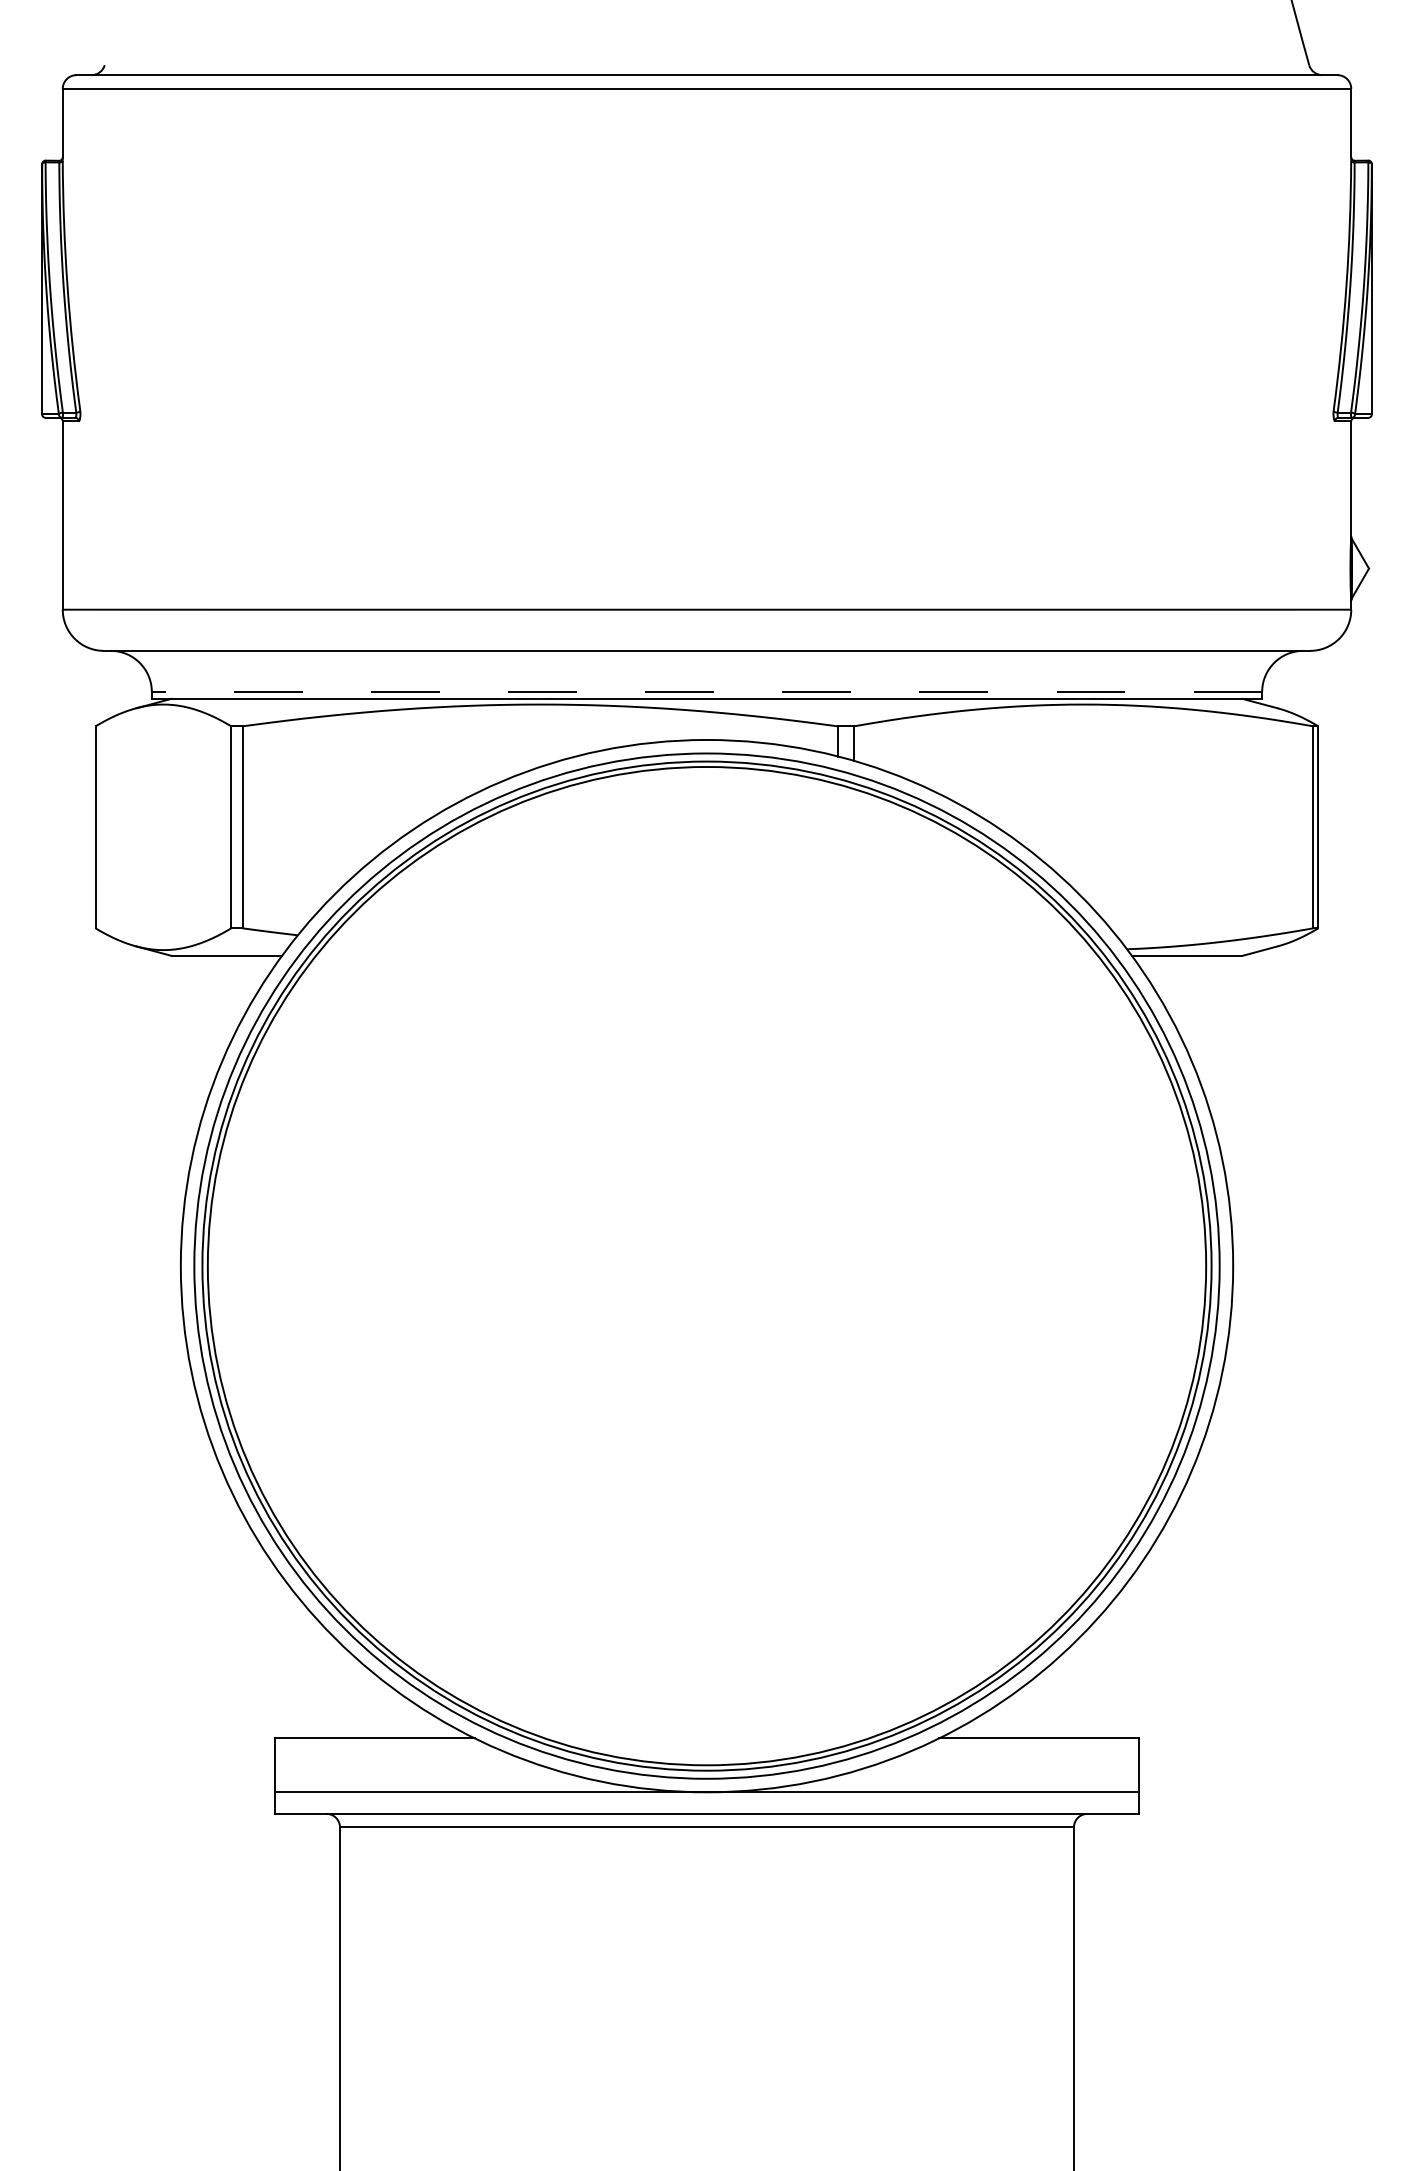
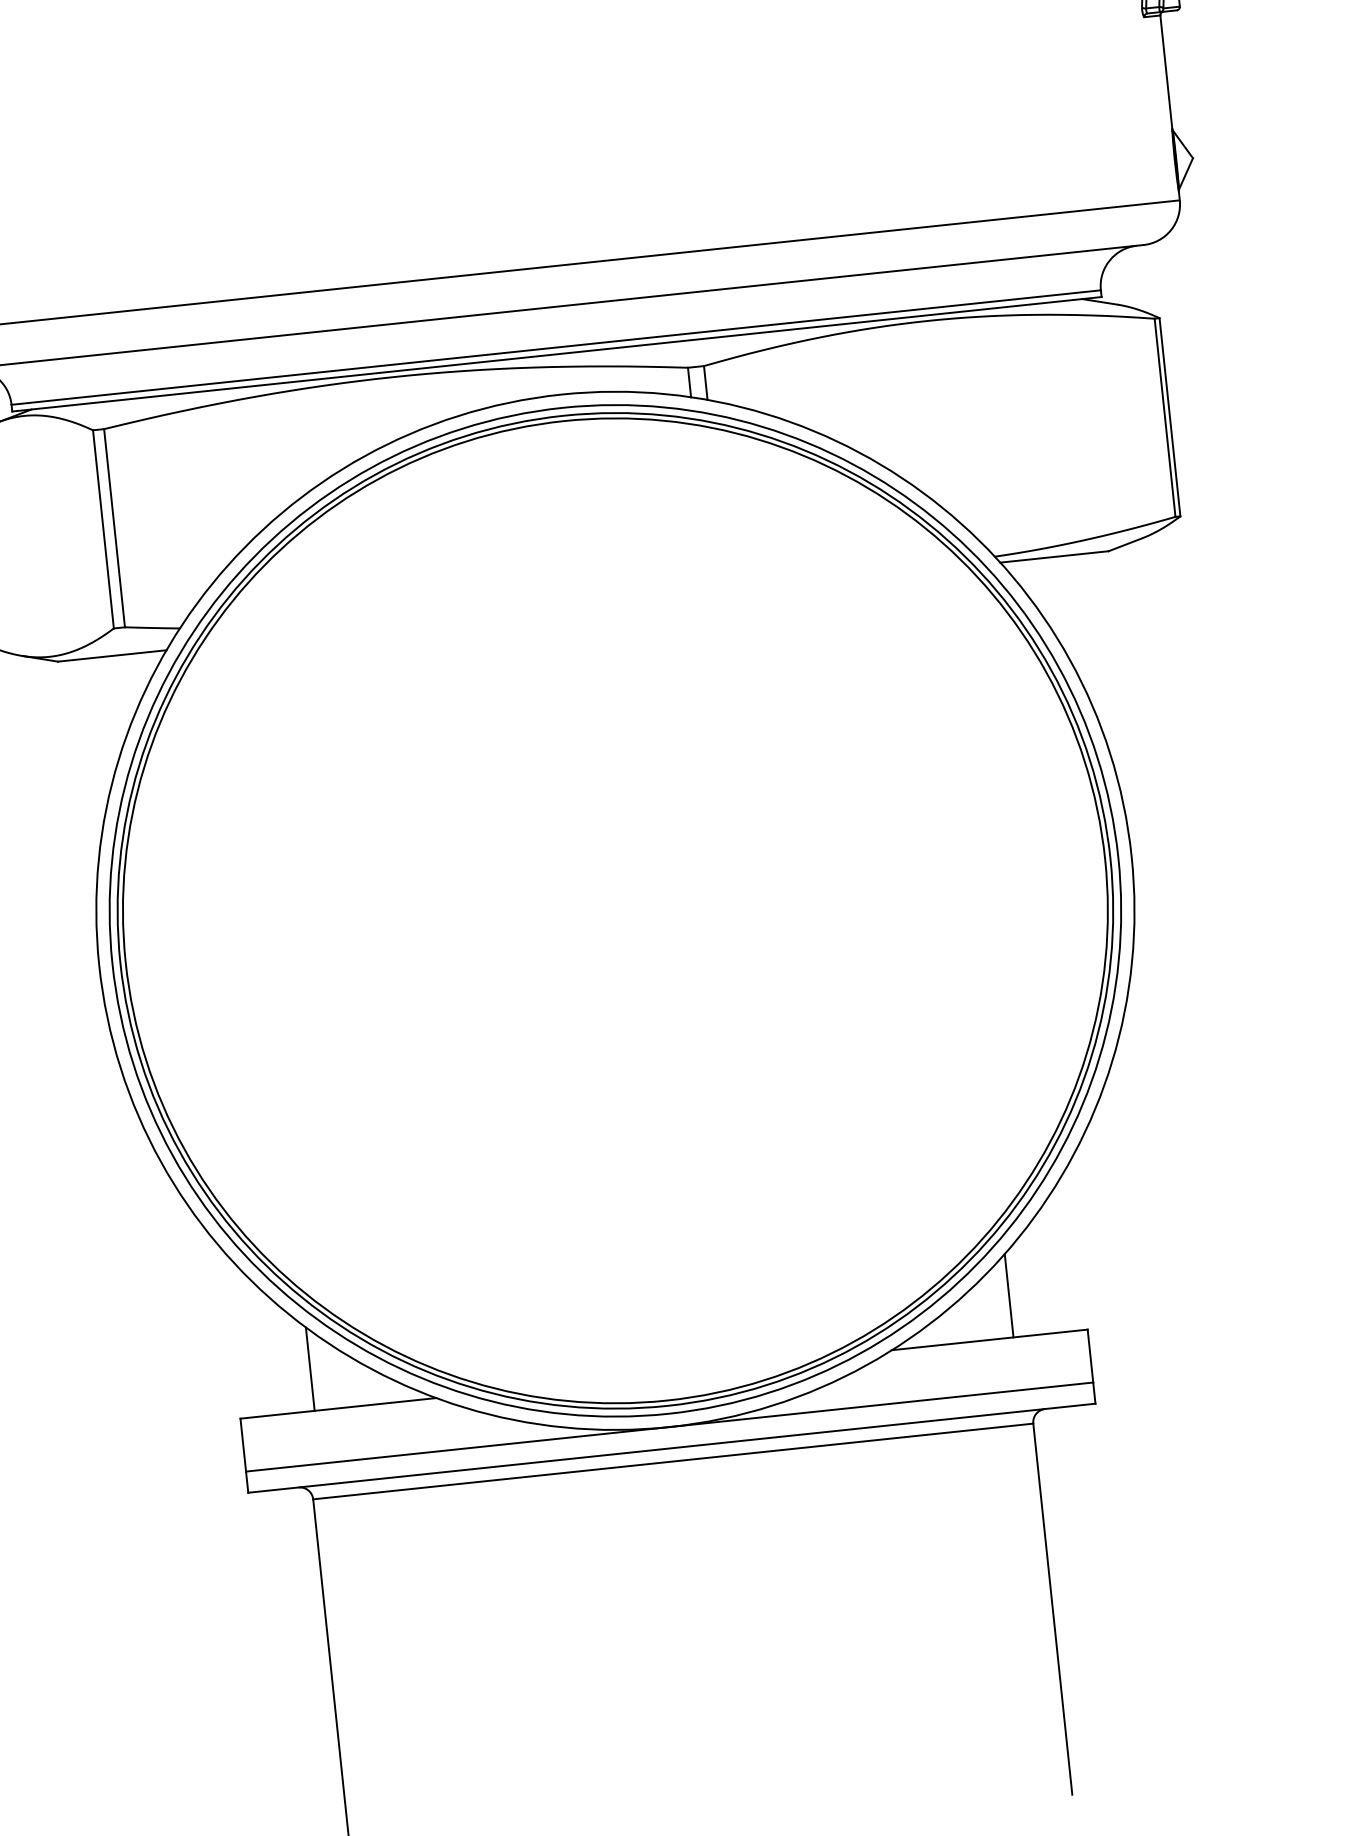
line: (706, 692) -> (555, 348), dashed -> solid
line: (350, 1695) -> (309, 1368), added
line: (1063, 1695) -> (1009, 1295), added

